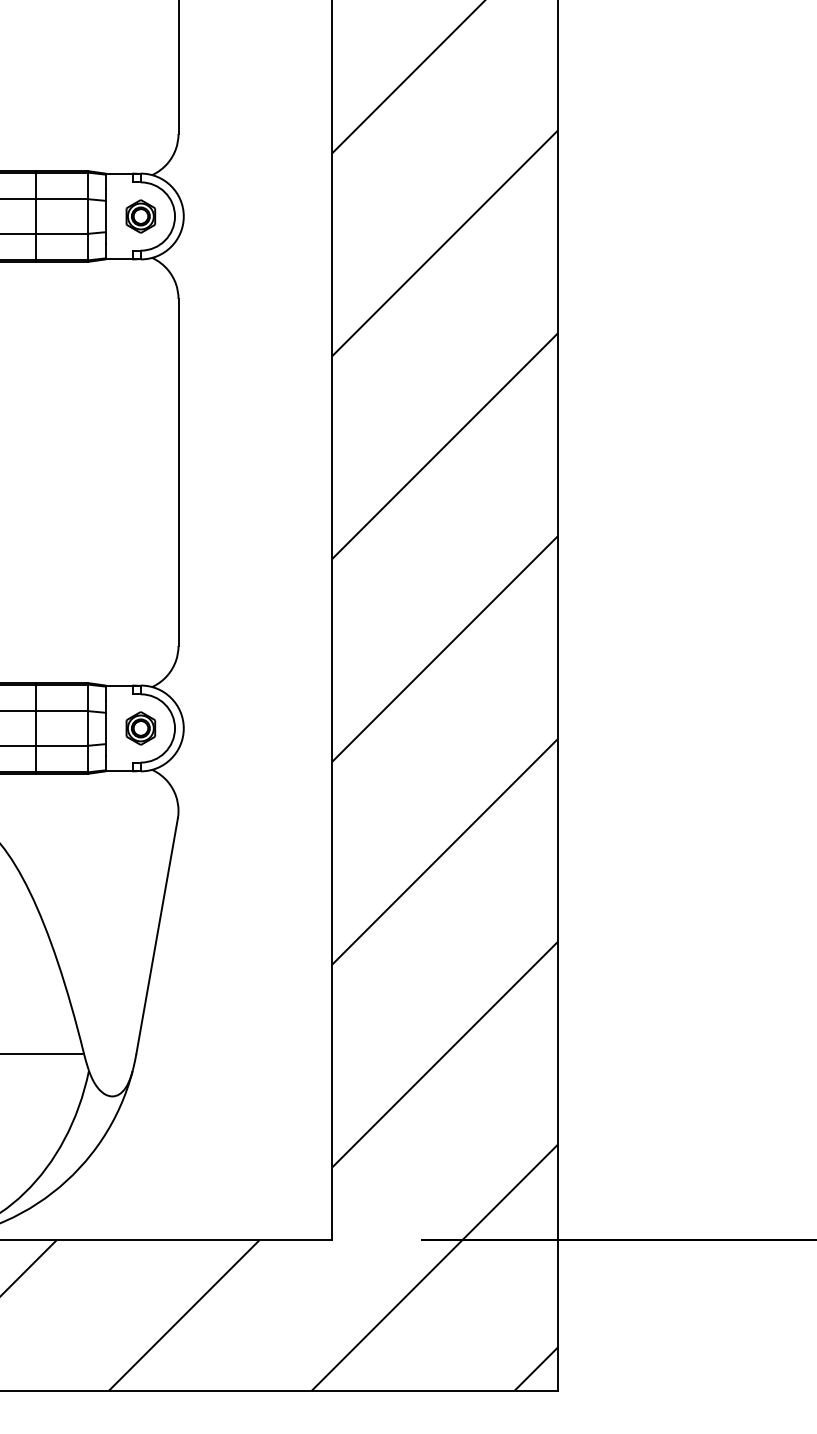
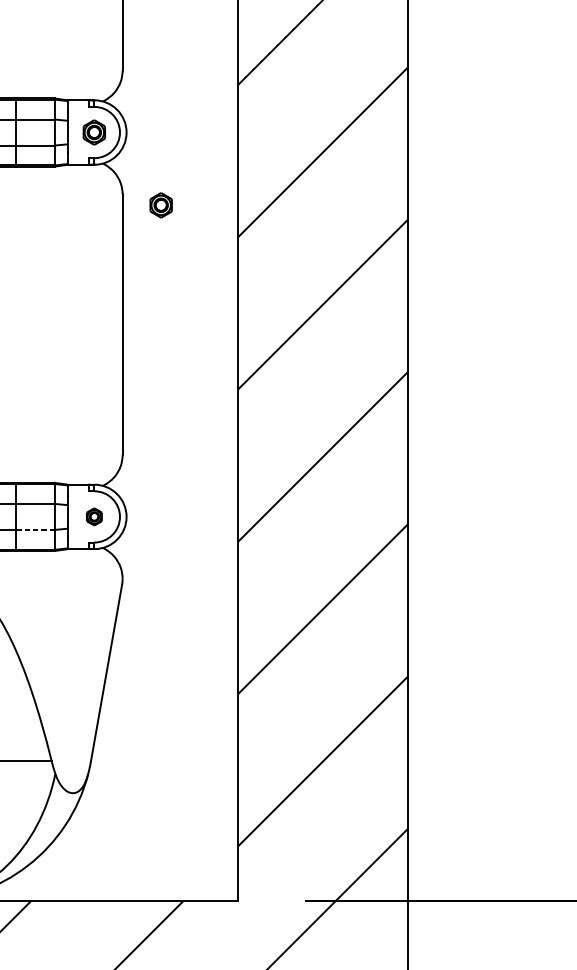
part: (229, 313) -> (160, 205), added
part: (140, 728) -> (94, 516), size x0.7
line: (61, 745) -> (34, 529), solid -> dashed

